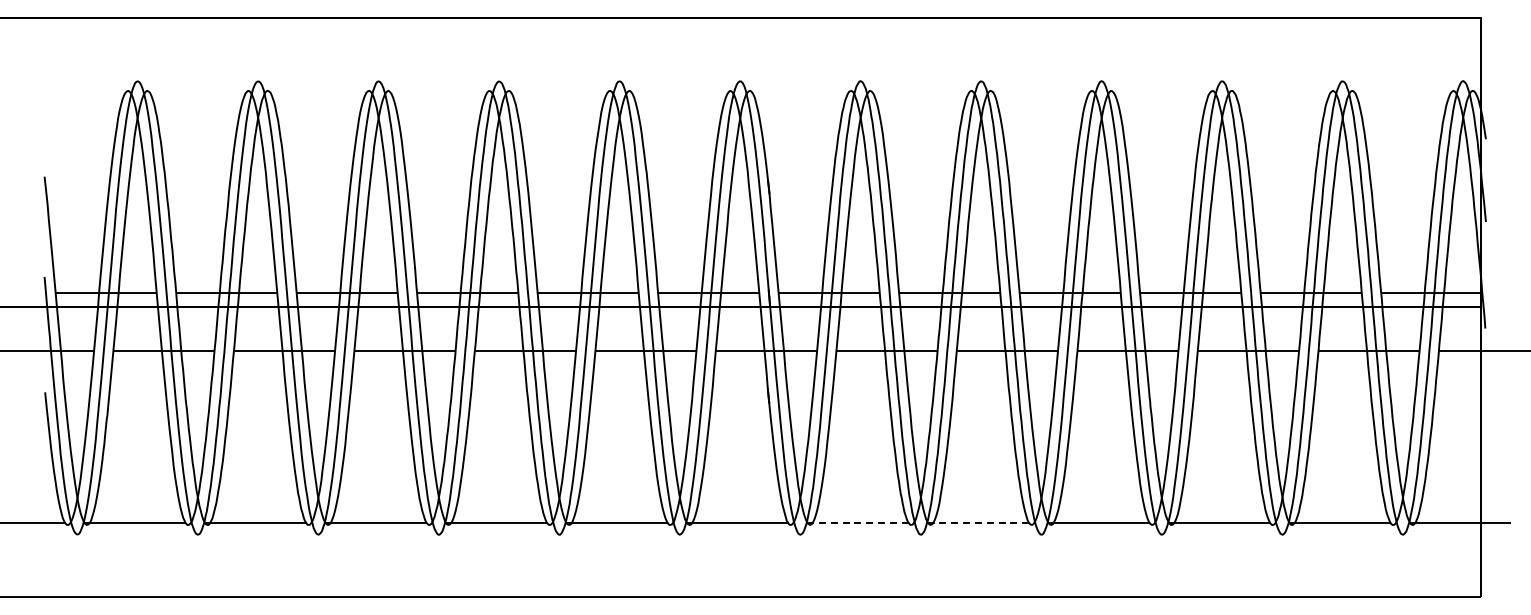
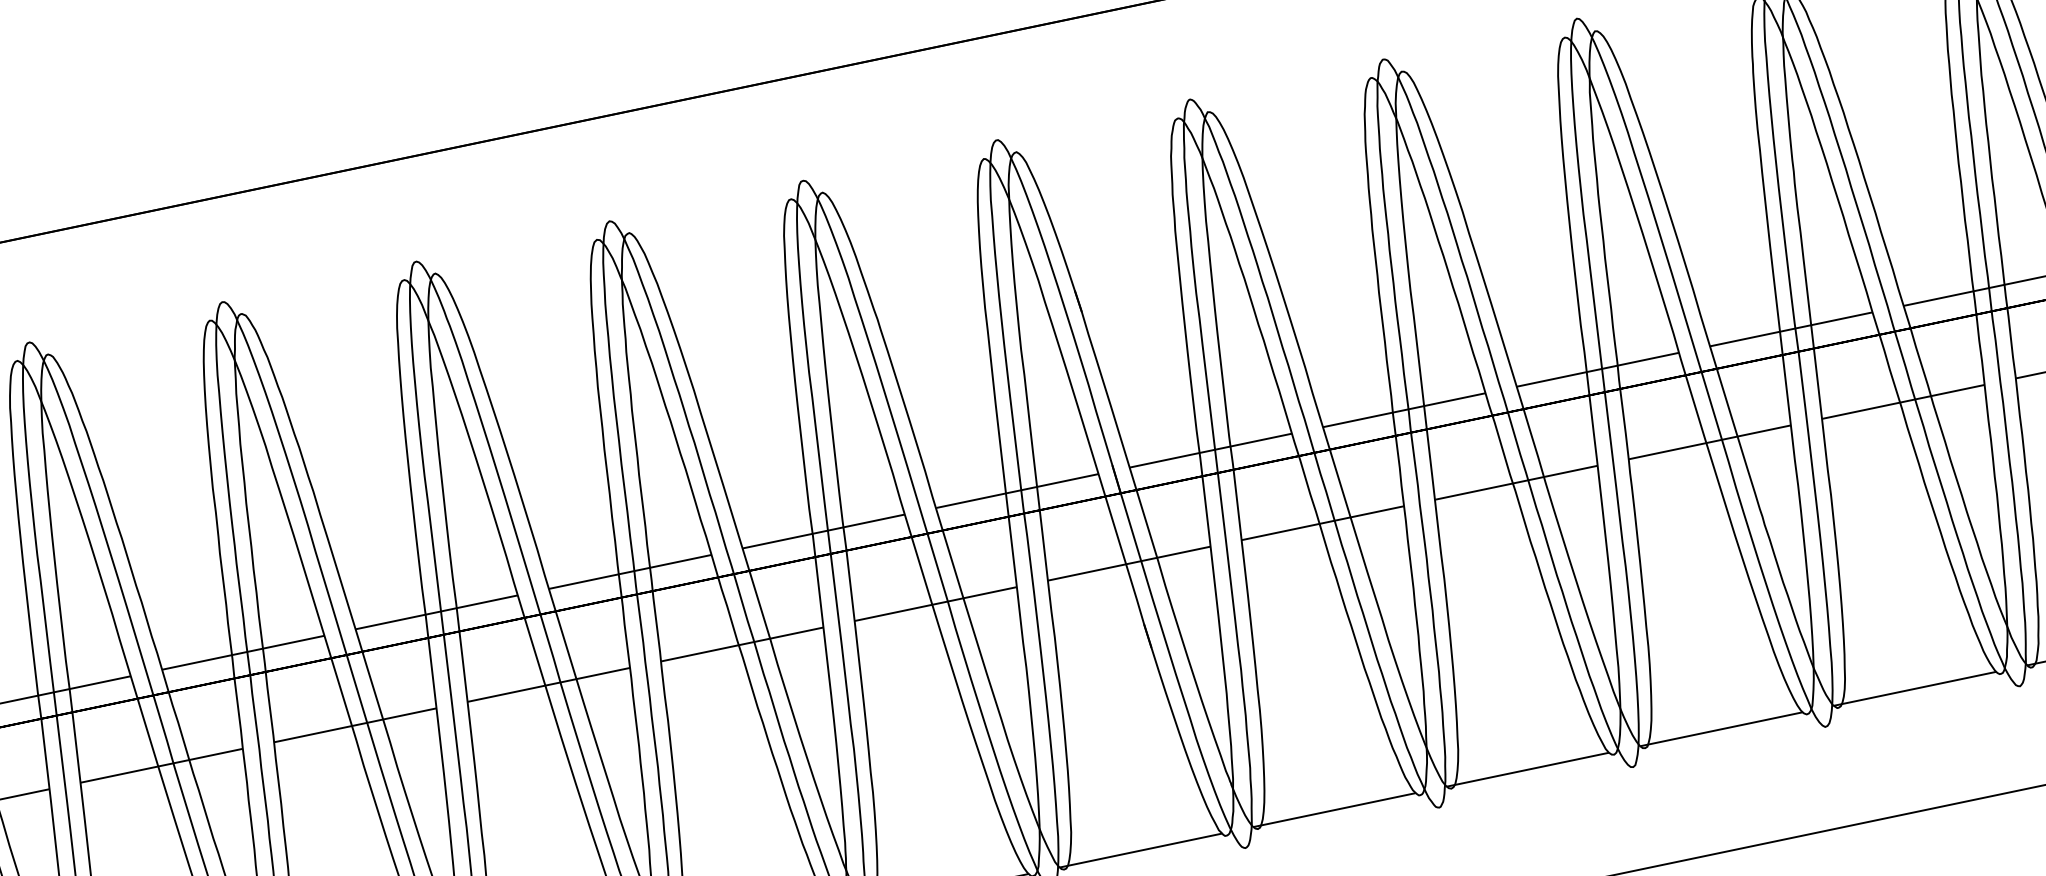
line: (858, 523) -> (1335, 810), dashed -> solid
line: (978, 523) -> (1527, 770), dashed -> solid

